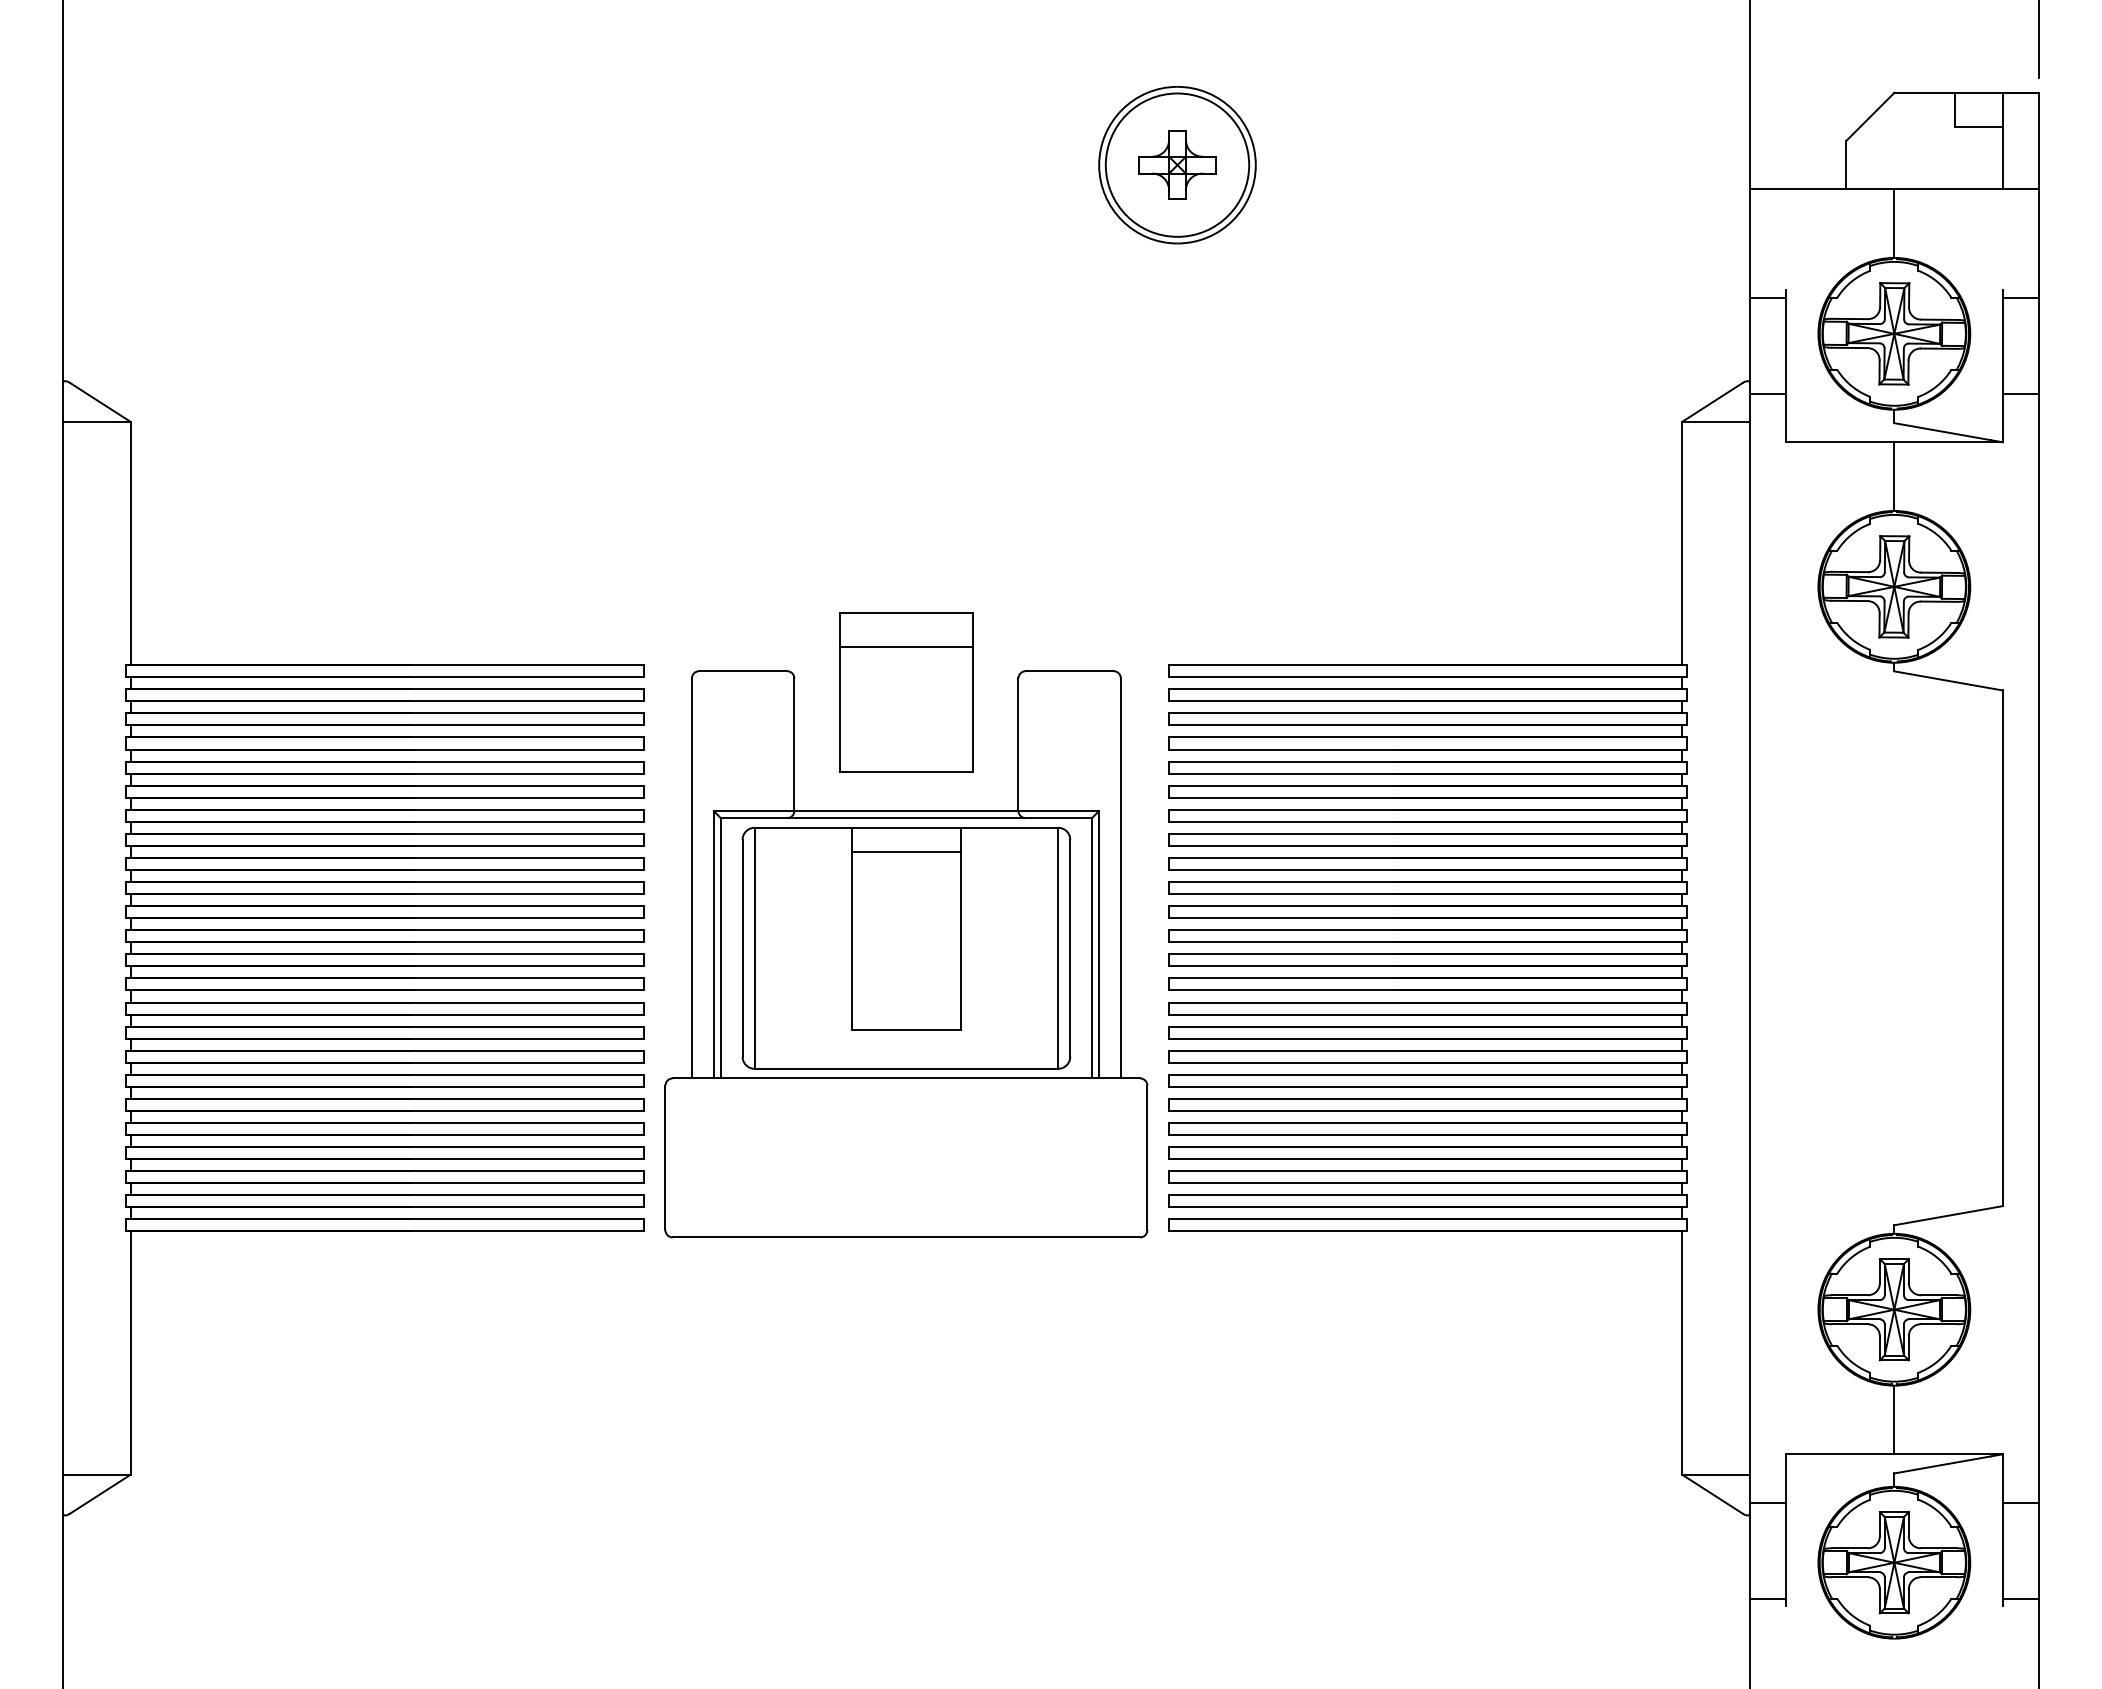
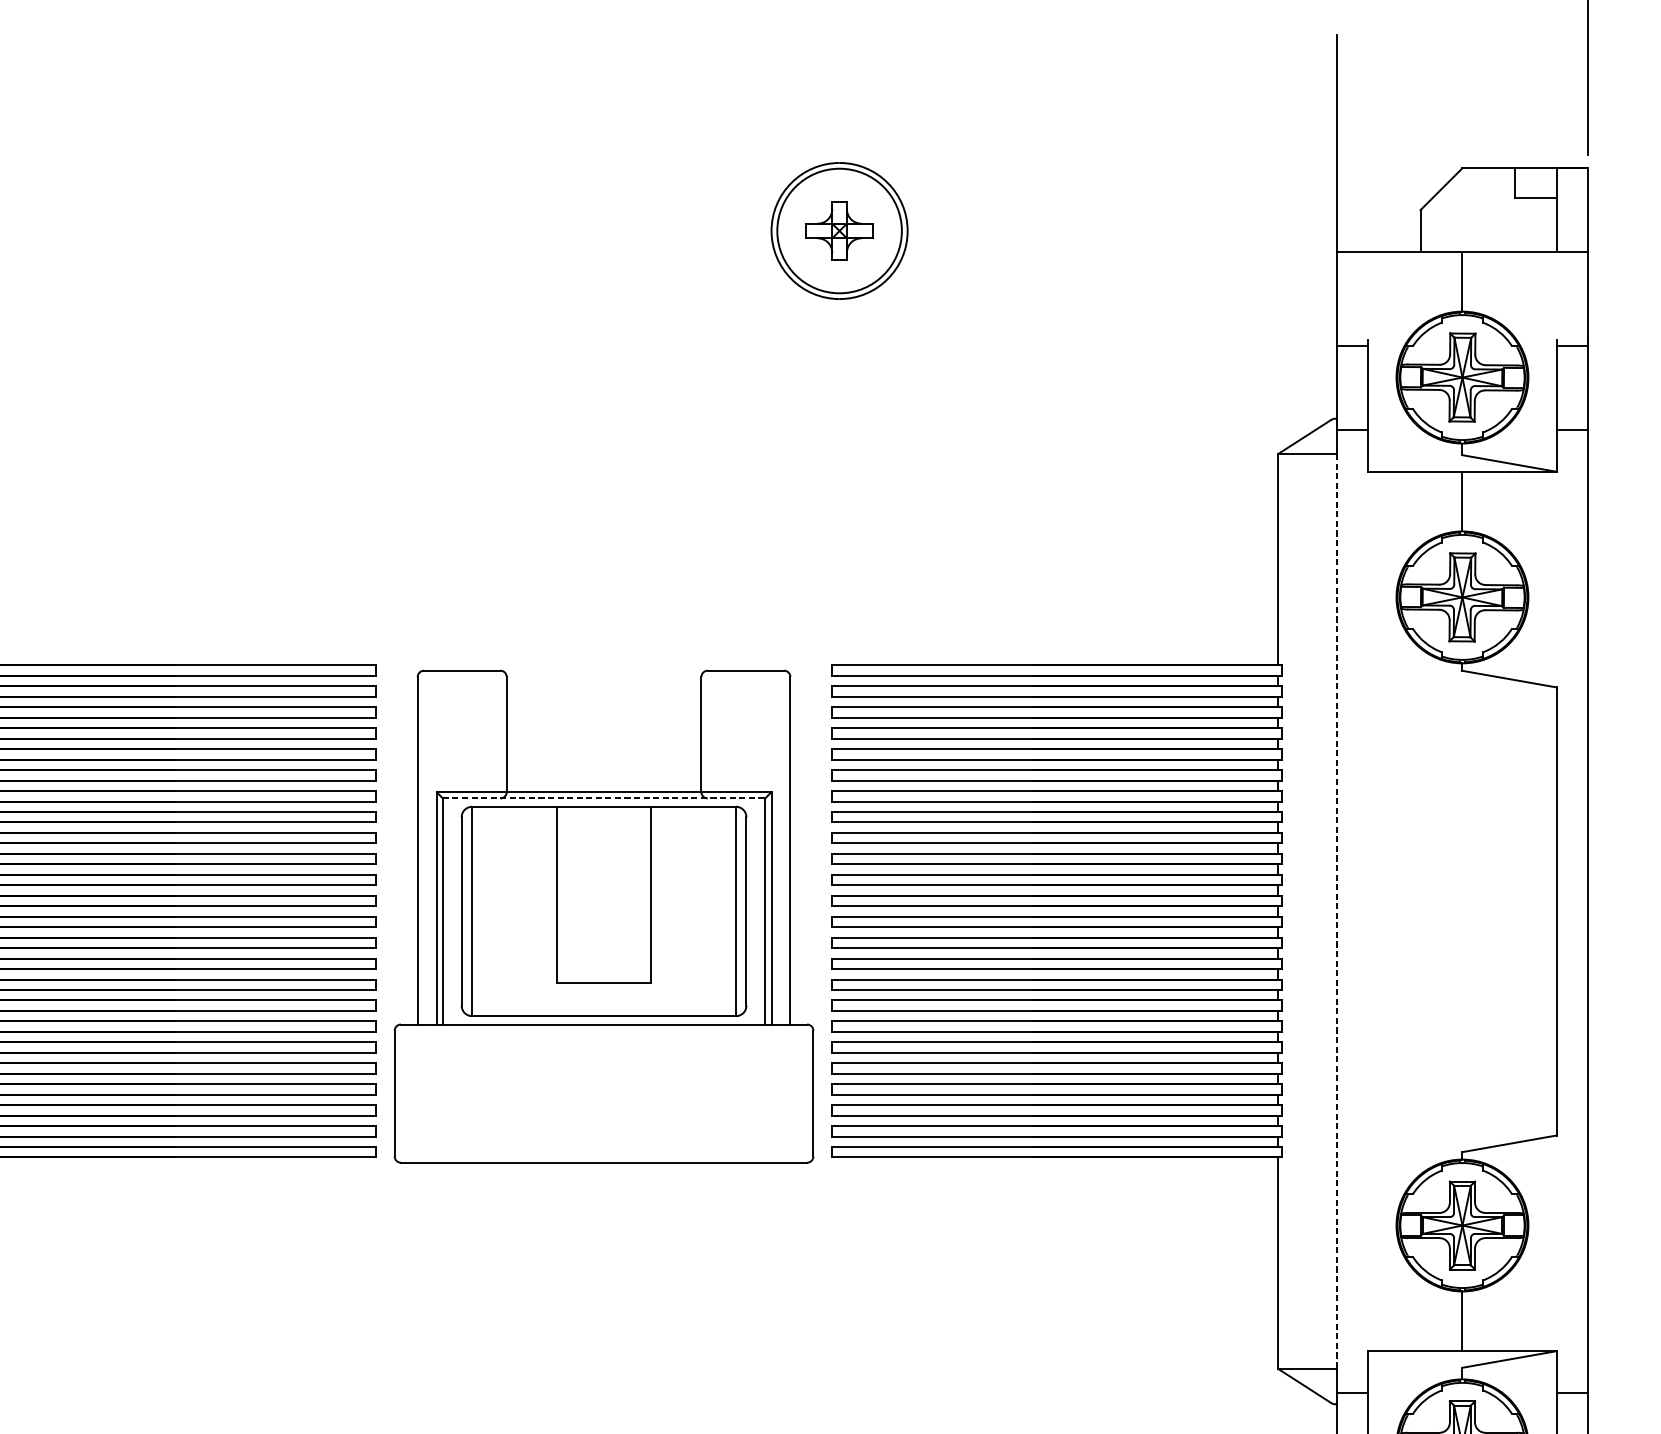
part: (906, 692) -> (604, 689), removed
line: (906, 818) -> (604, 798), solid -> dashed
line: (906, 851) -> (604, 827), removed
line: (1749, 948) -> (1336, 911), solid -> dashed

